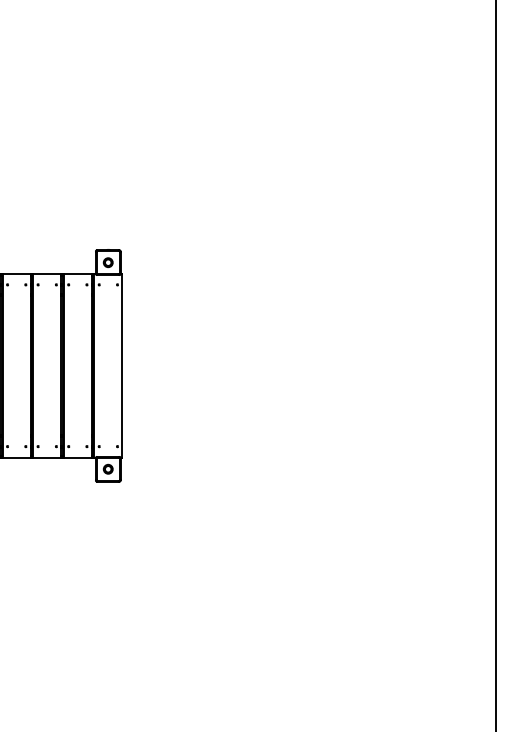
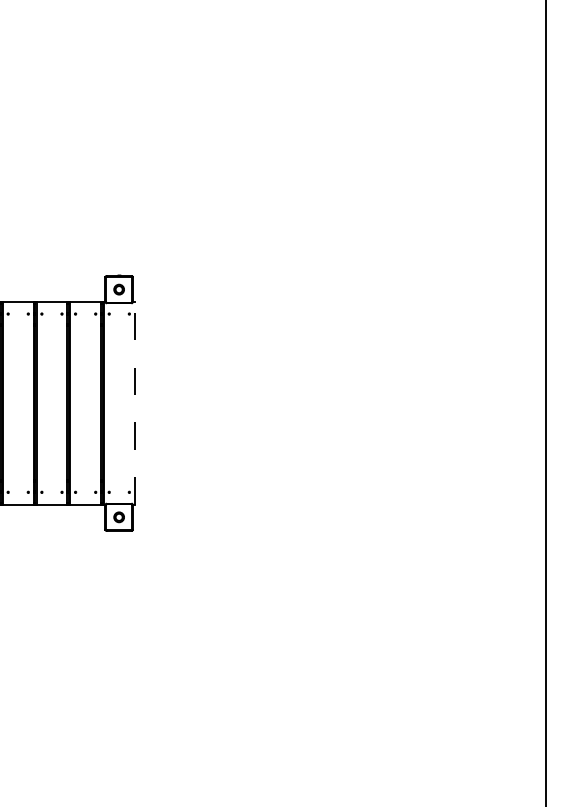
line: (122, 365) -> (134, 402), solid -> dashed

